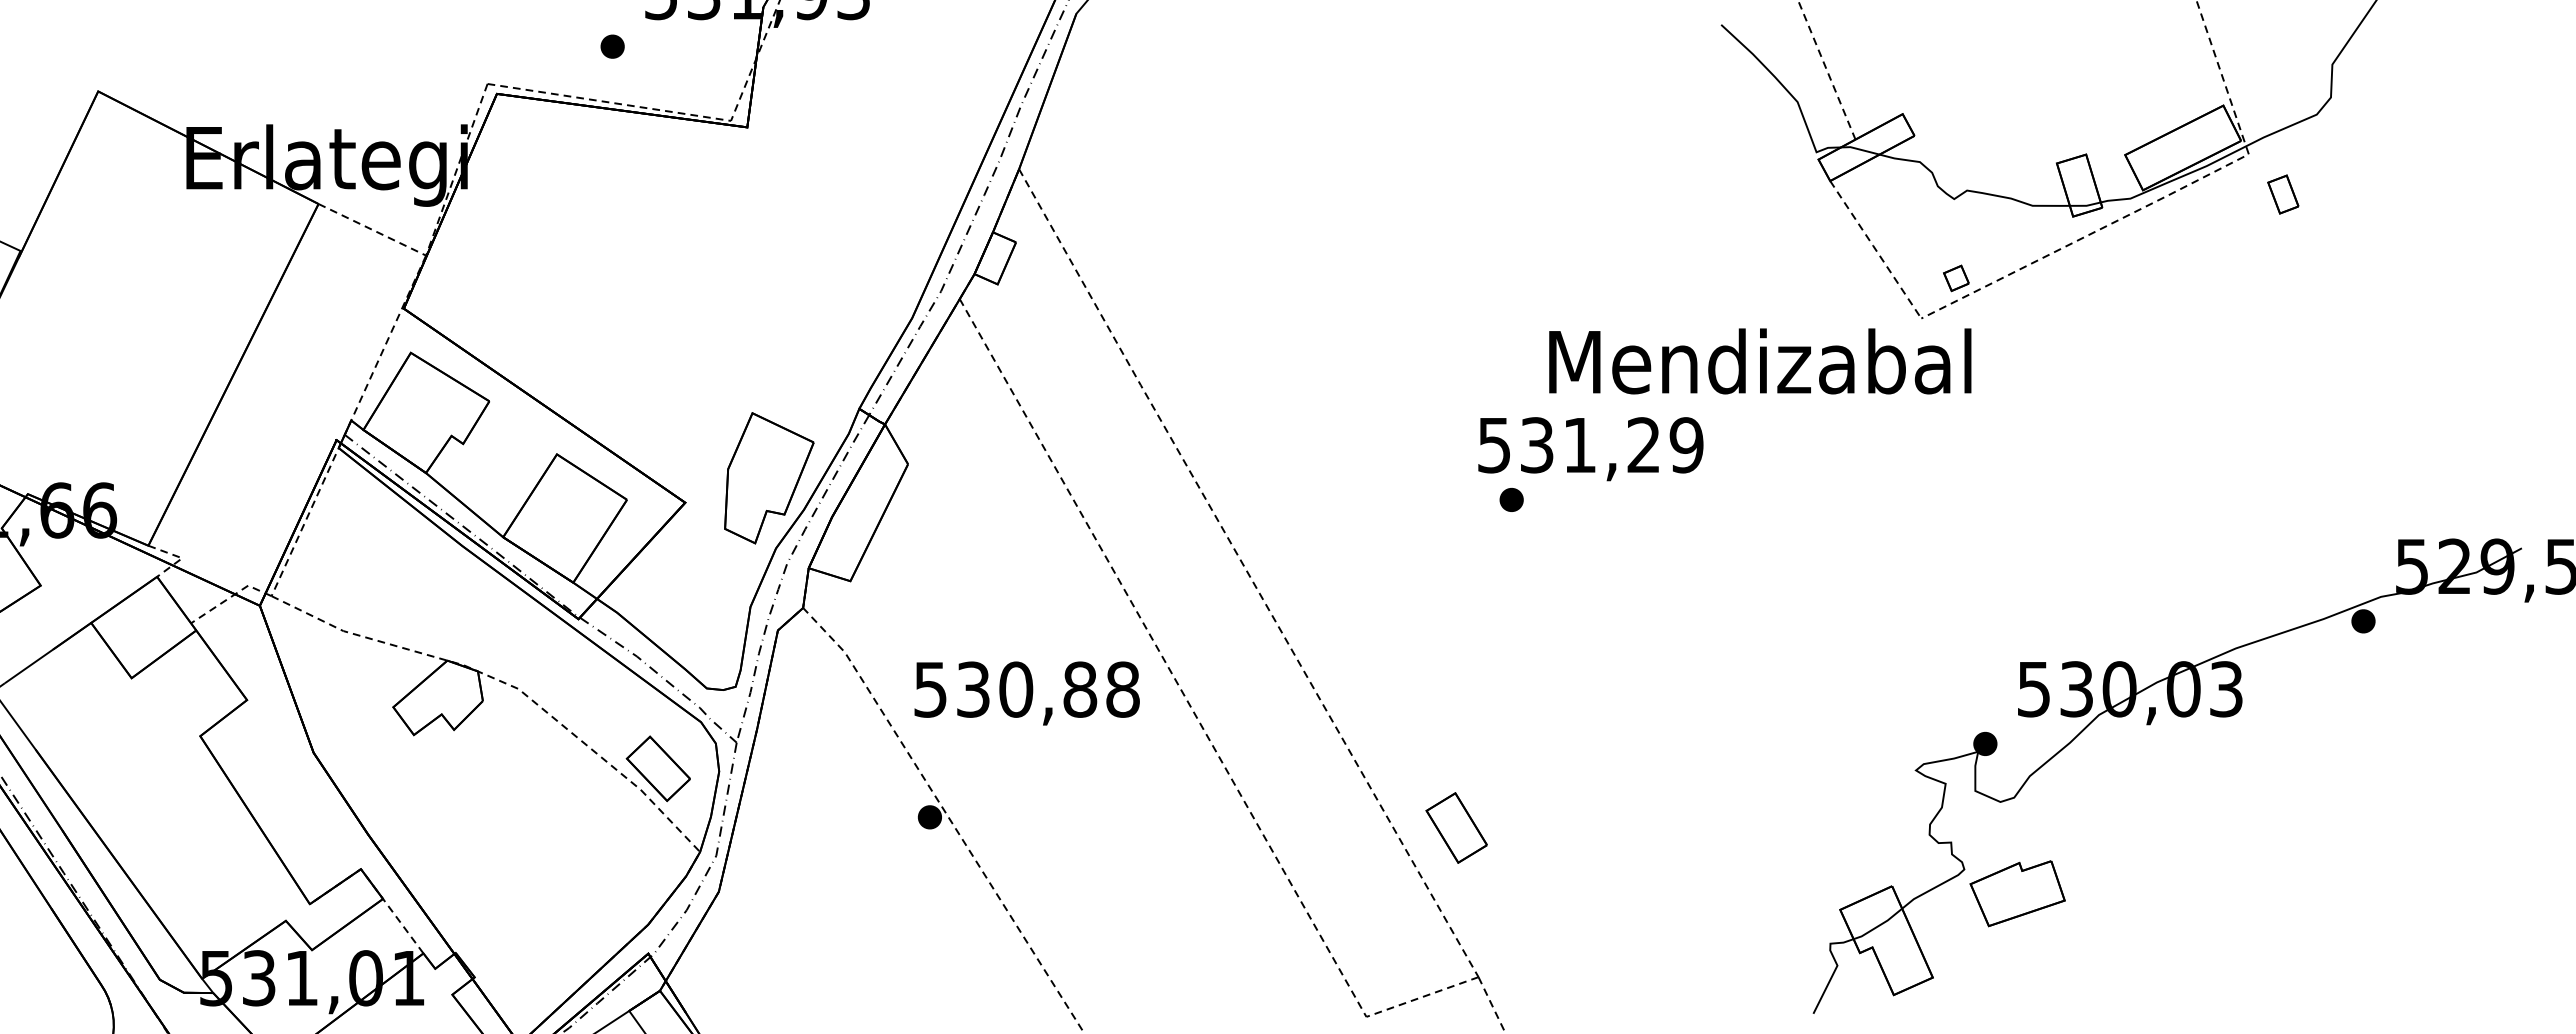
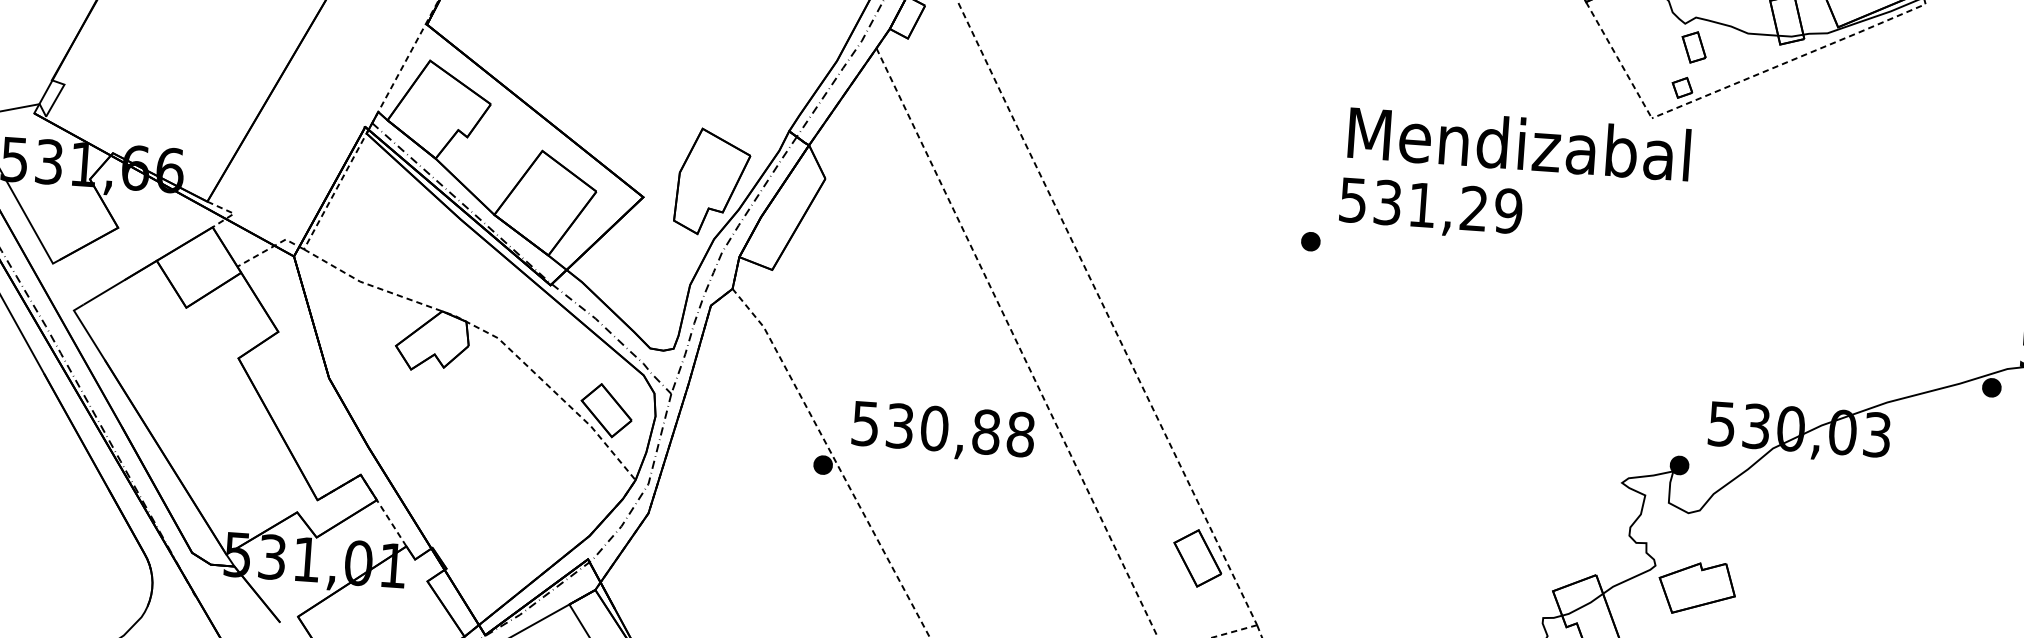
part: (2283, 194) -> (1694, 47), moved
text: (1590, 449) -> (1430, 209), moved
text: (1026, 693) -> (942, 432), moved
part: (1456, 827) -> (1197, 557), moved

